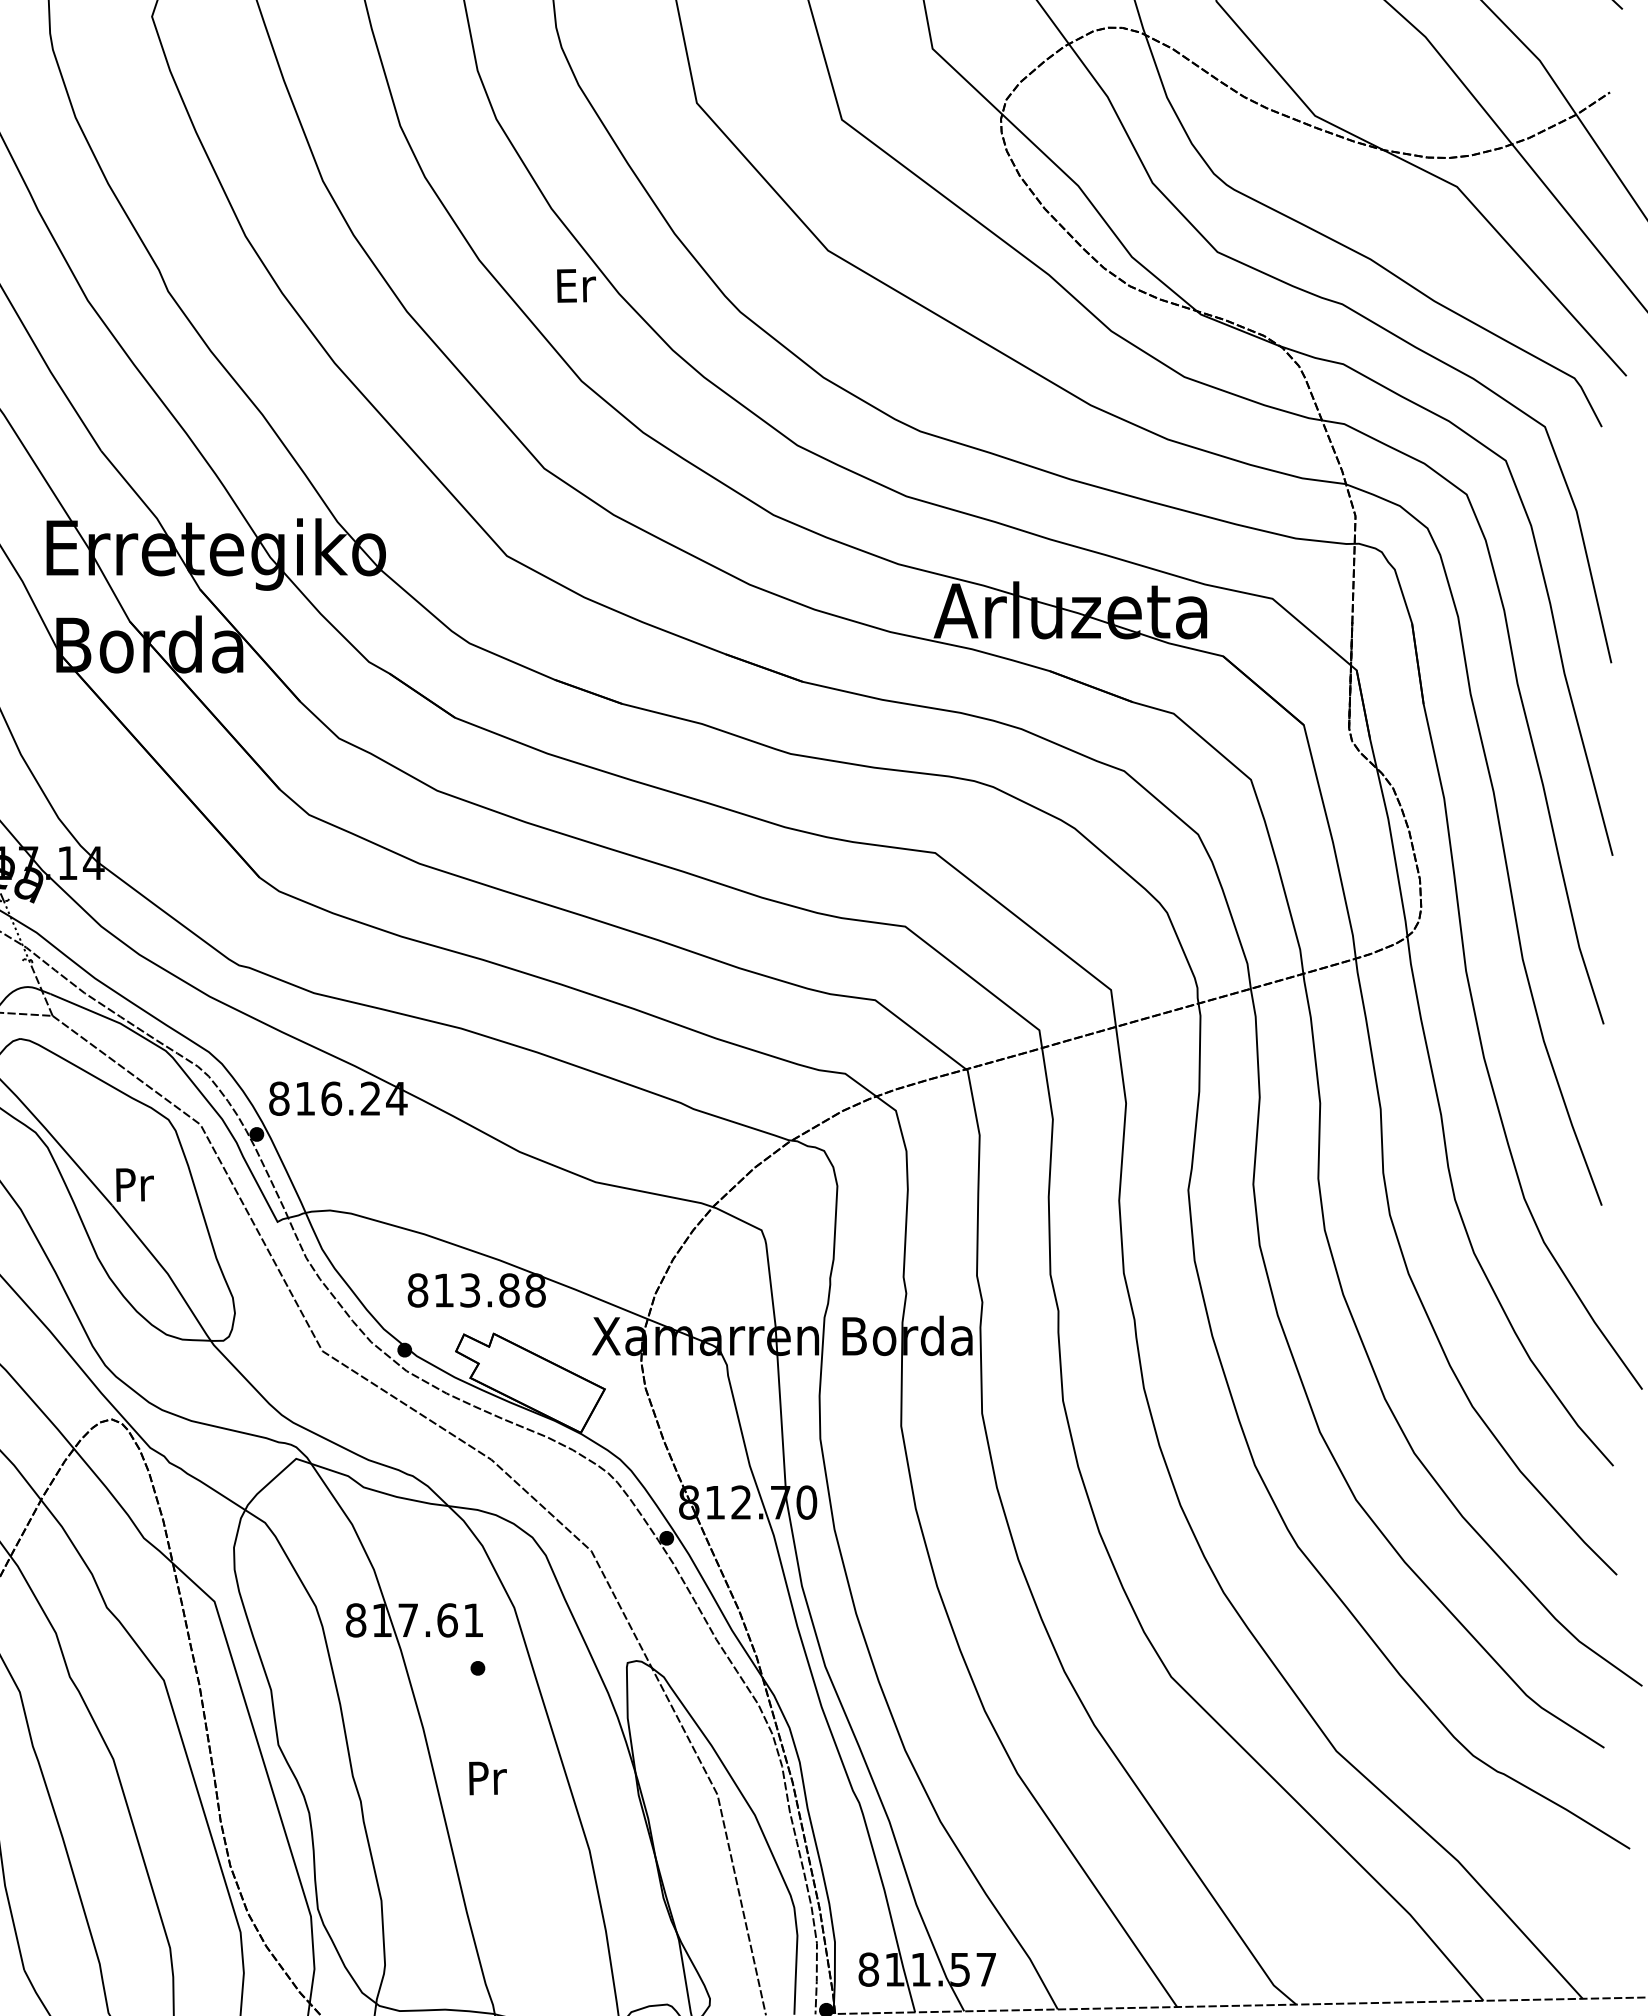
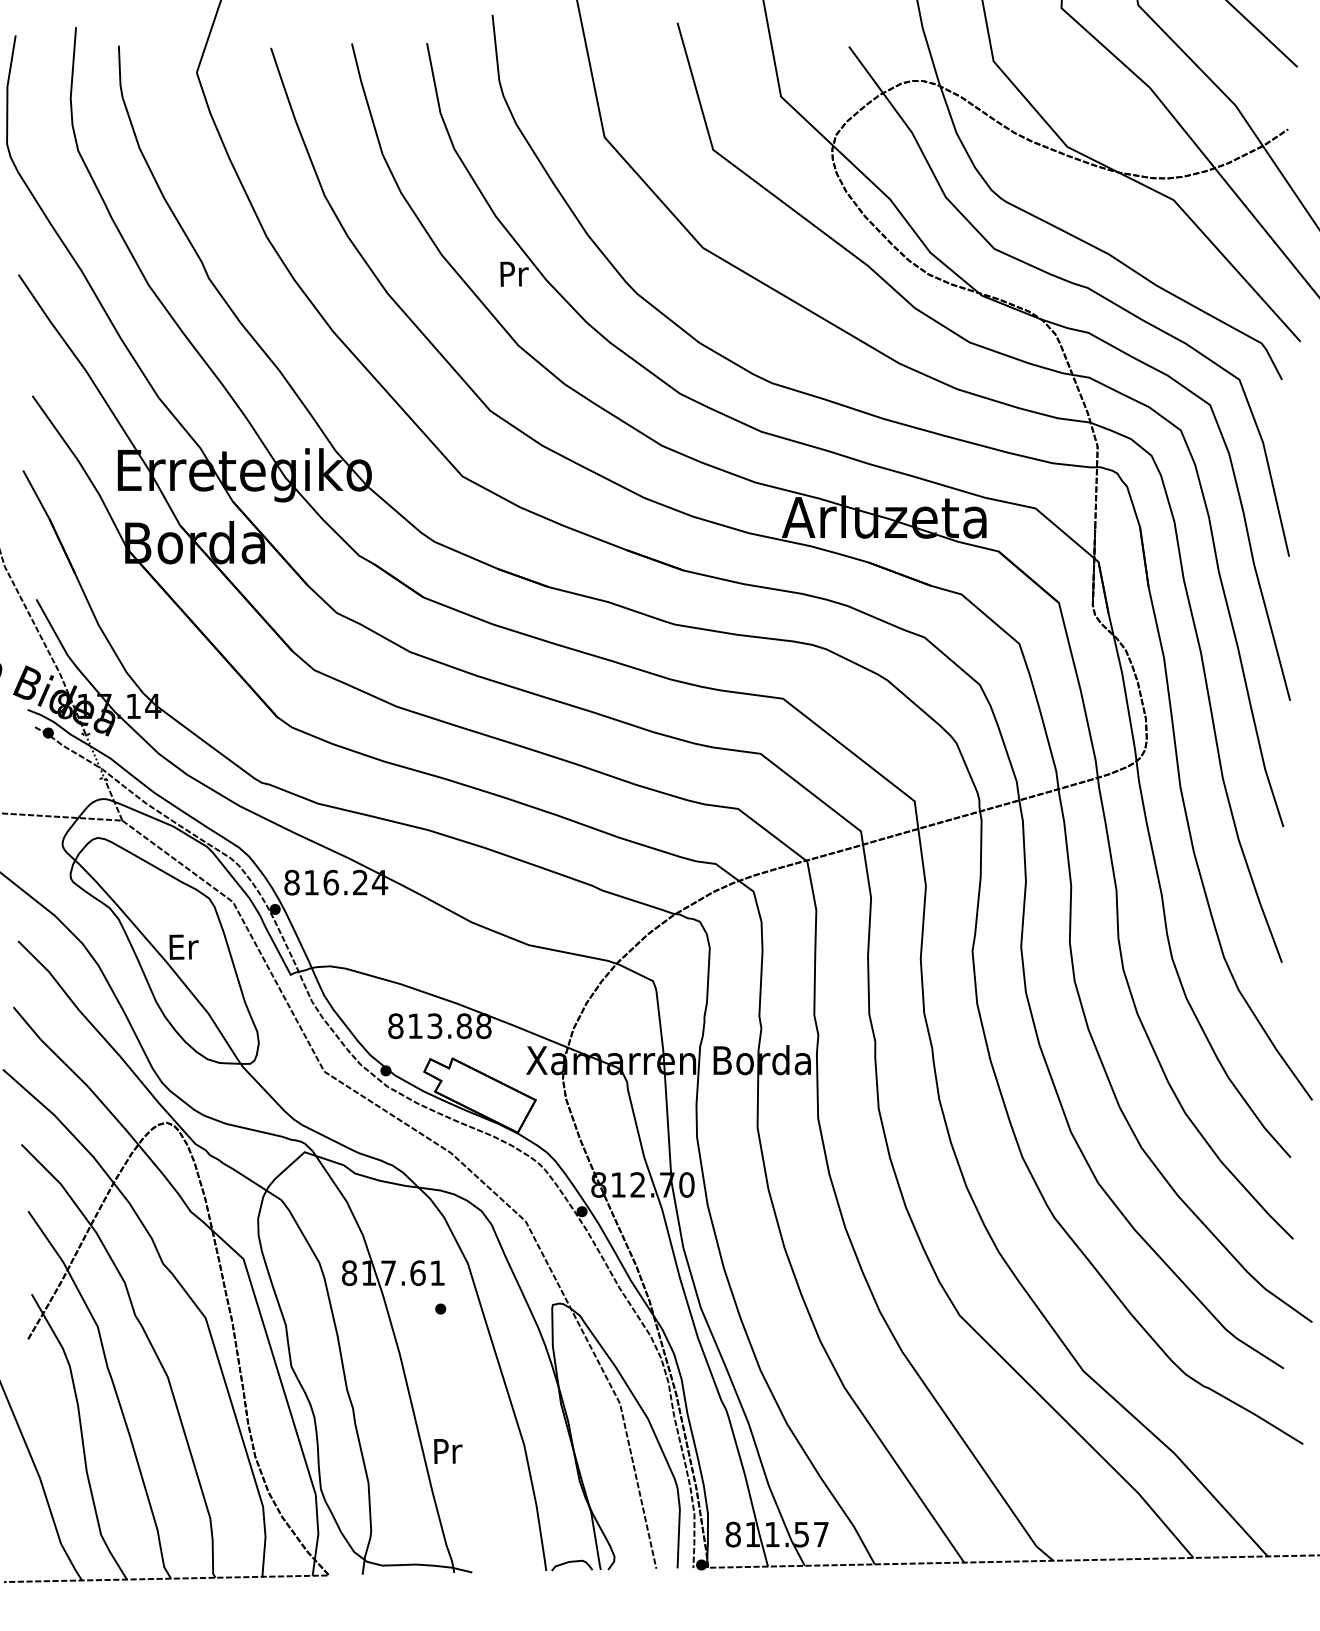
text: (576, 284) -> (514, 273), Er -> Pr
text: (134, 1184) -> (183, 946), Pr -> Er
text: (488, 1778) -> (448, 1451), moved

